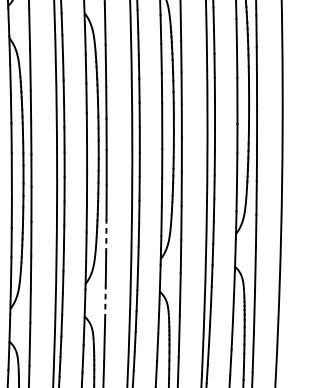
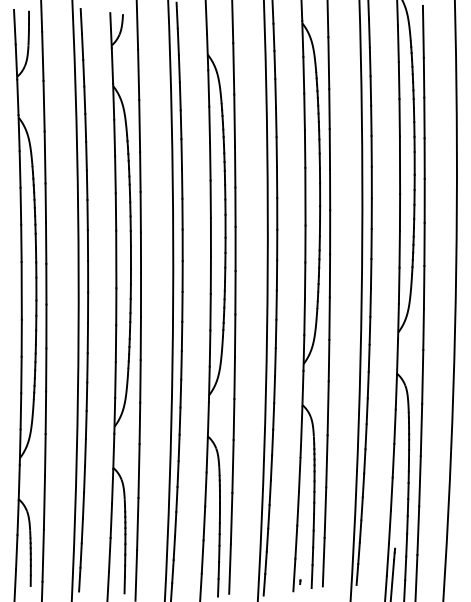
line: (106, 236) -> (235, 335), dashed -> solid
line: (105, 302) -> (234, 418), dashed -> solid

